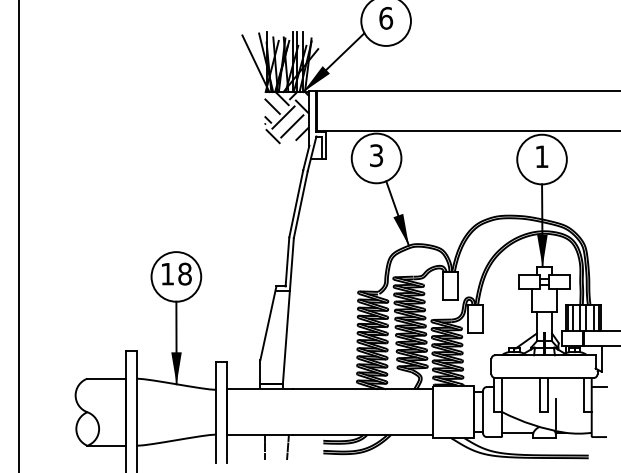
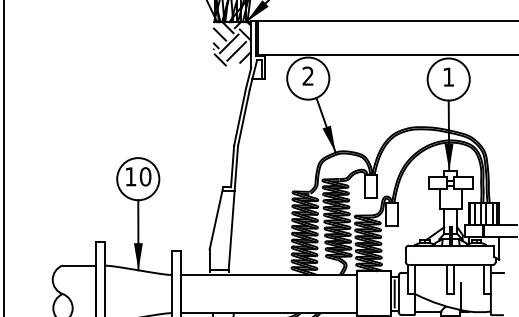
text: (376, 155) -> (308, 76), 3 -> 2
text: (184, 274) -> (145, 177), 18 -> 10
line: (478, 412) -> (394, 294), added

